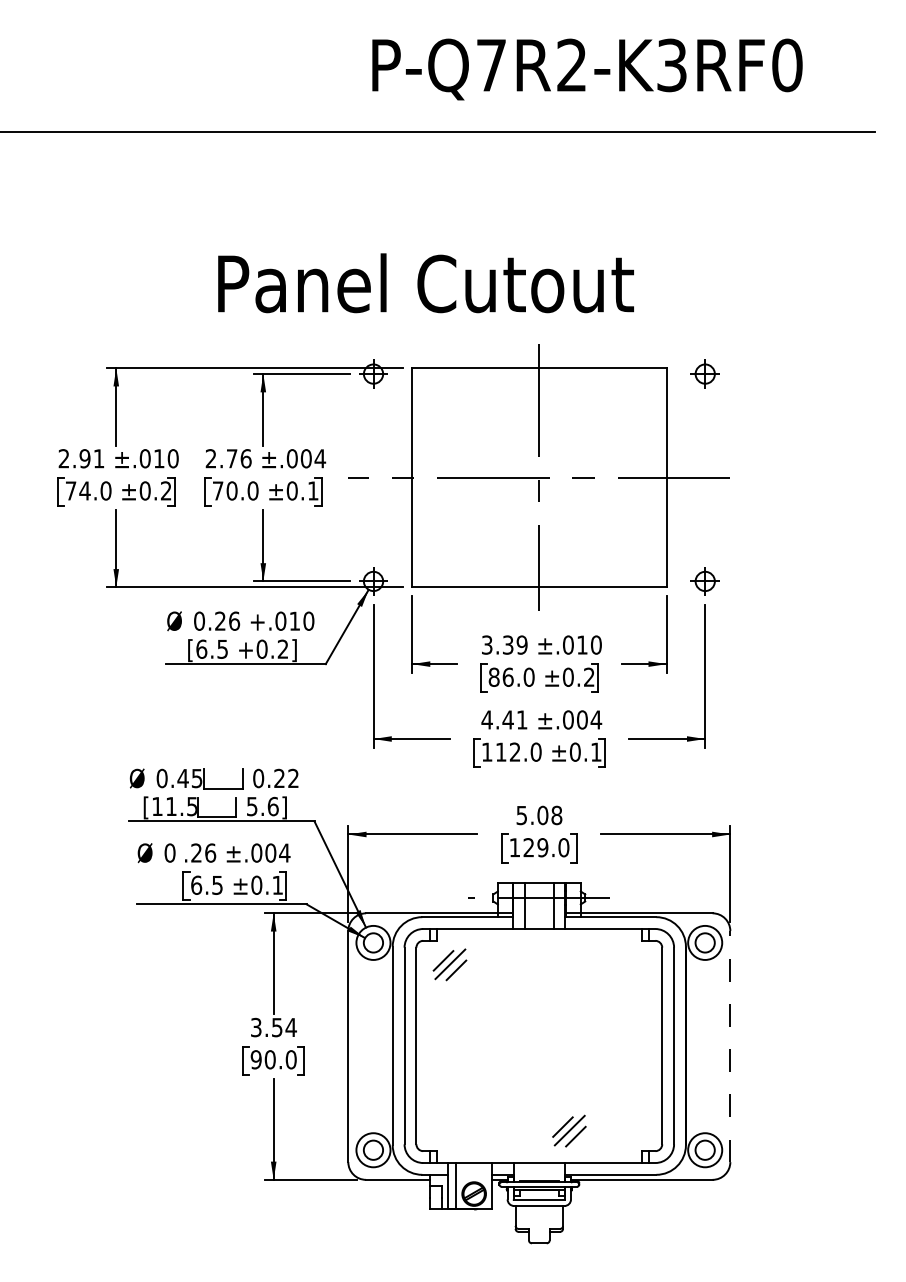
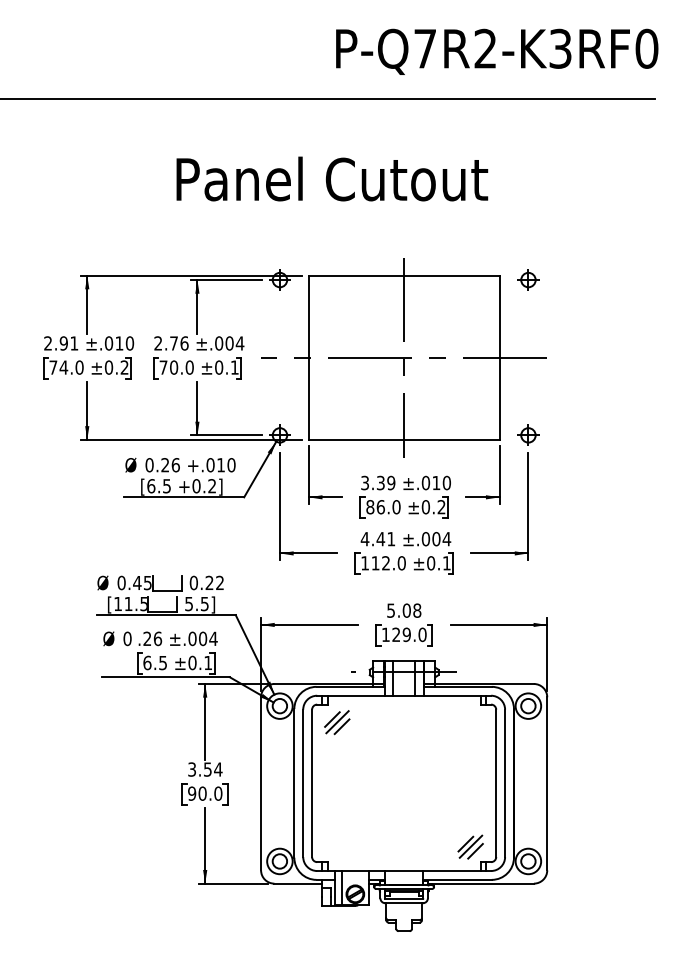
text: (587, 68) -> (497, 51), moved
text: (426, 282) -> (332, 178), moved
text: (272, 805) -> (204, 603), 5.6] -> 5.5]
line: (730, 1046) -> (547, 783), dashed -> solid
part: (569, 1130) -> (470, 846), moved

